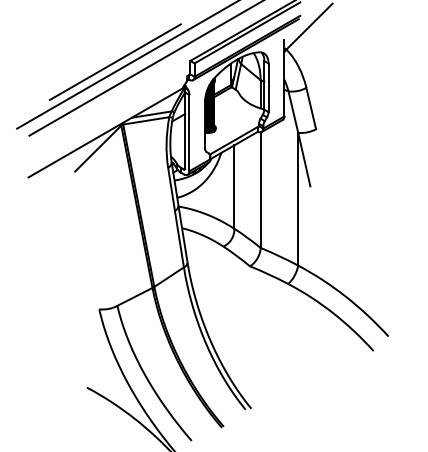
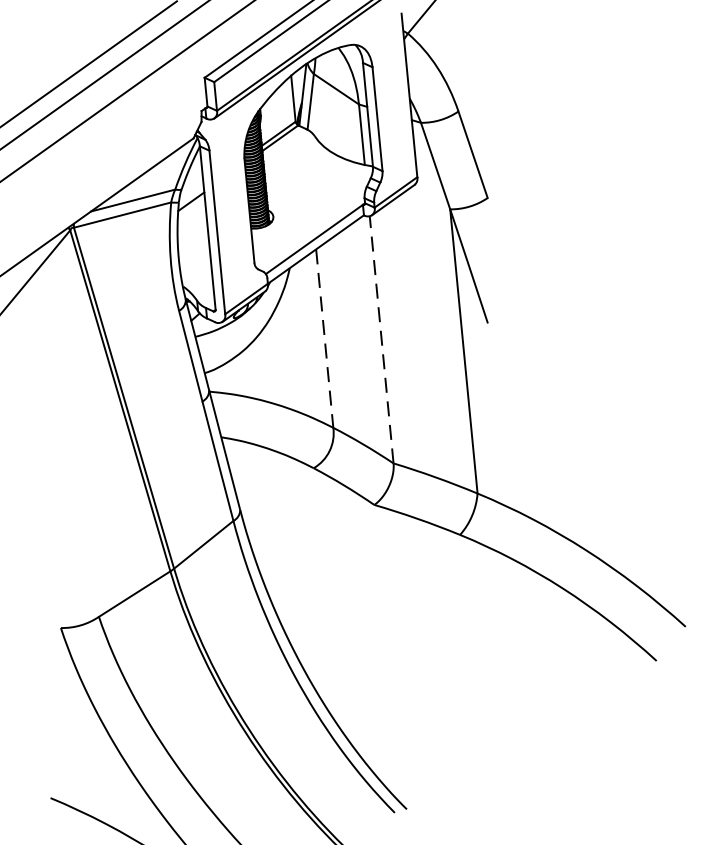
line: (234, 187) -> (325, 339), solid -> dashed
line: (260, 190) -> (381, 340), solid -> dashed

